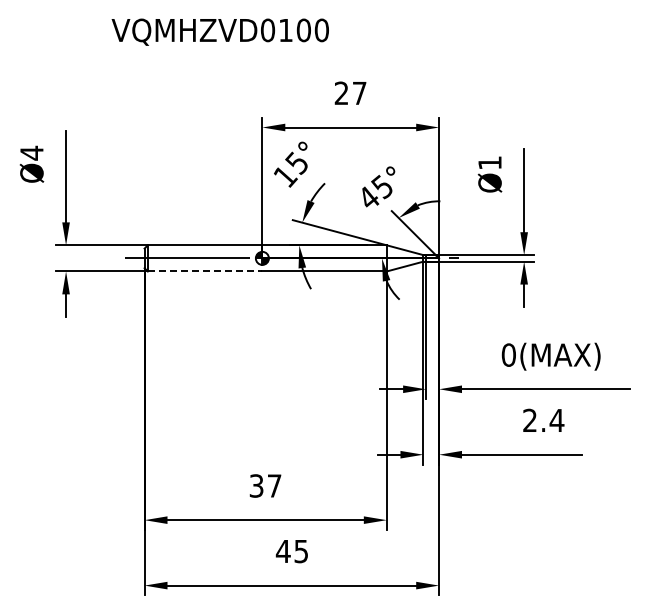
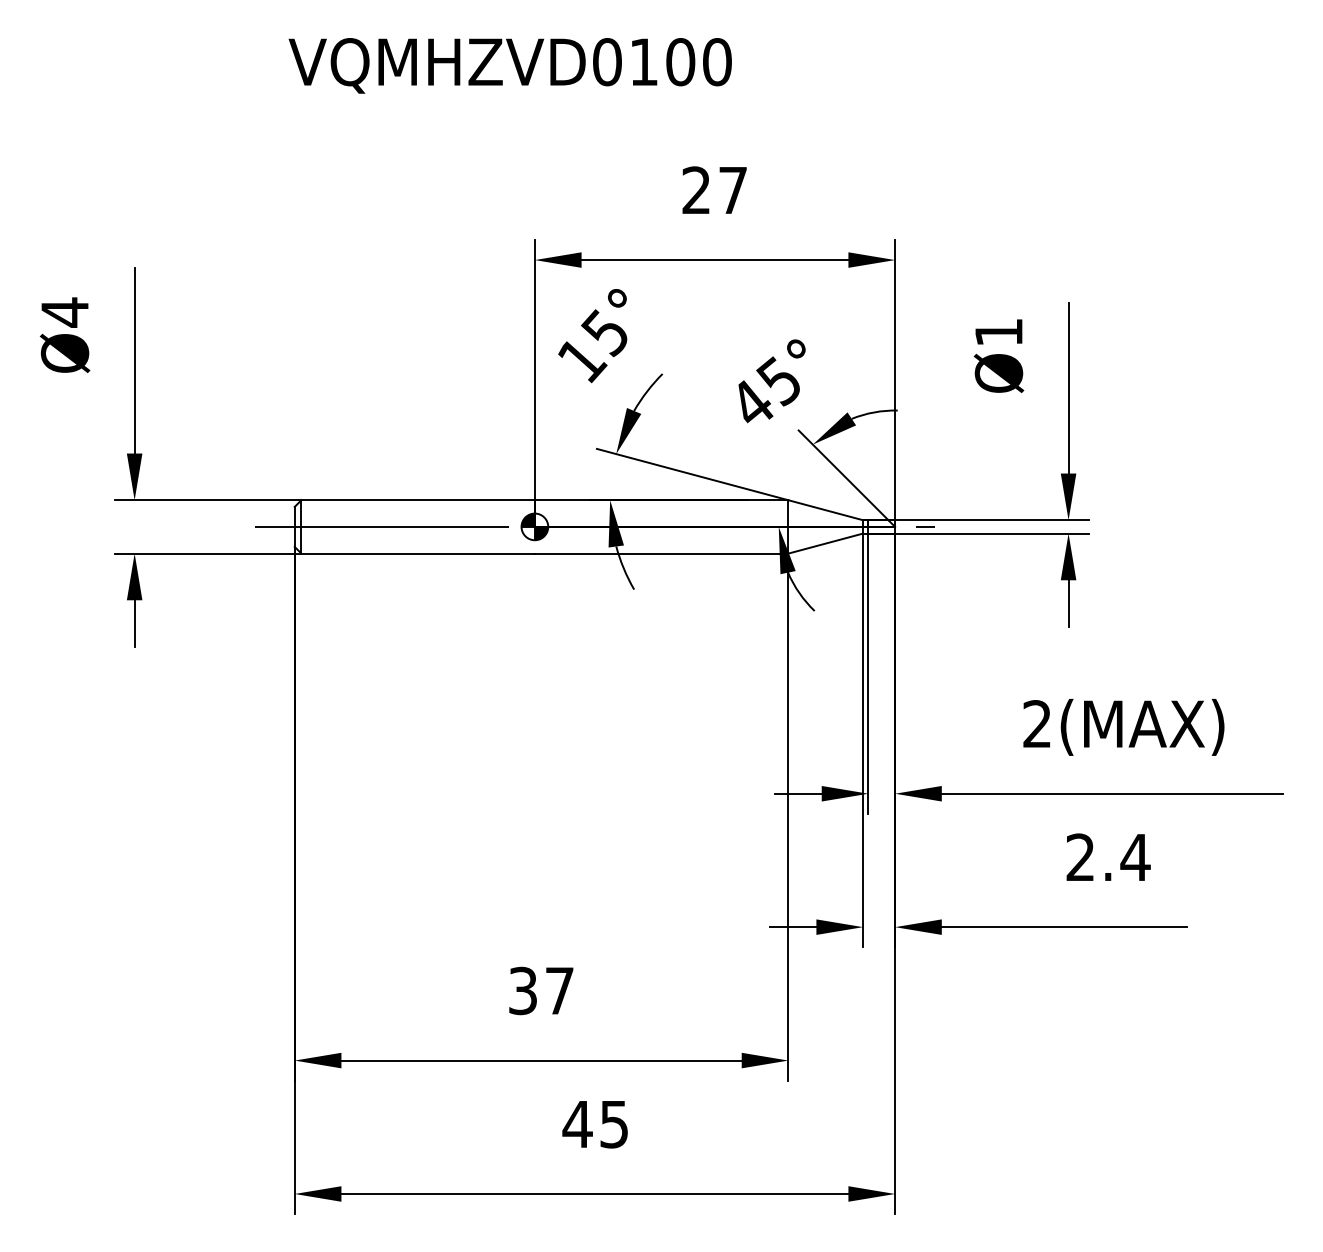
text: (219, 31) -> (508, 64), moved
line: (205, 271) -> (418, 553), dashed -> solid
text: (508, 354) -> (1036, 722), 0(MAX) -> 2(MAX)

